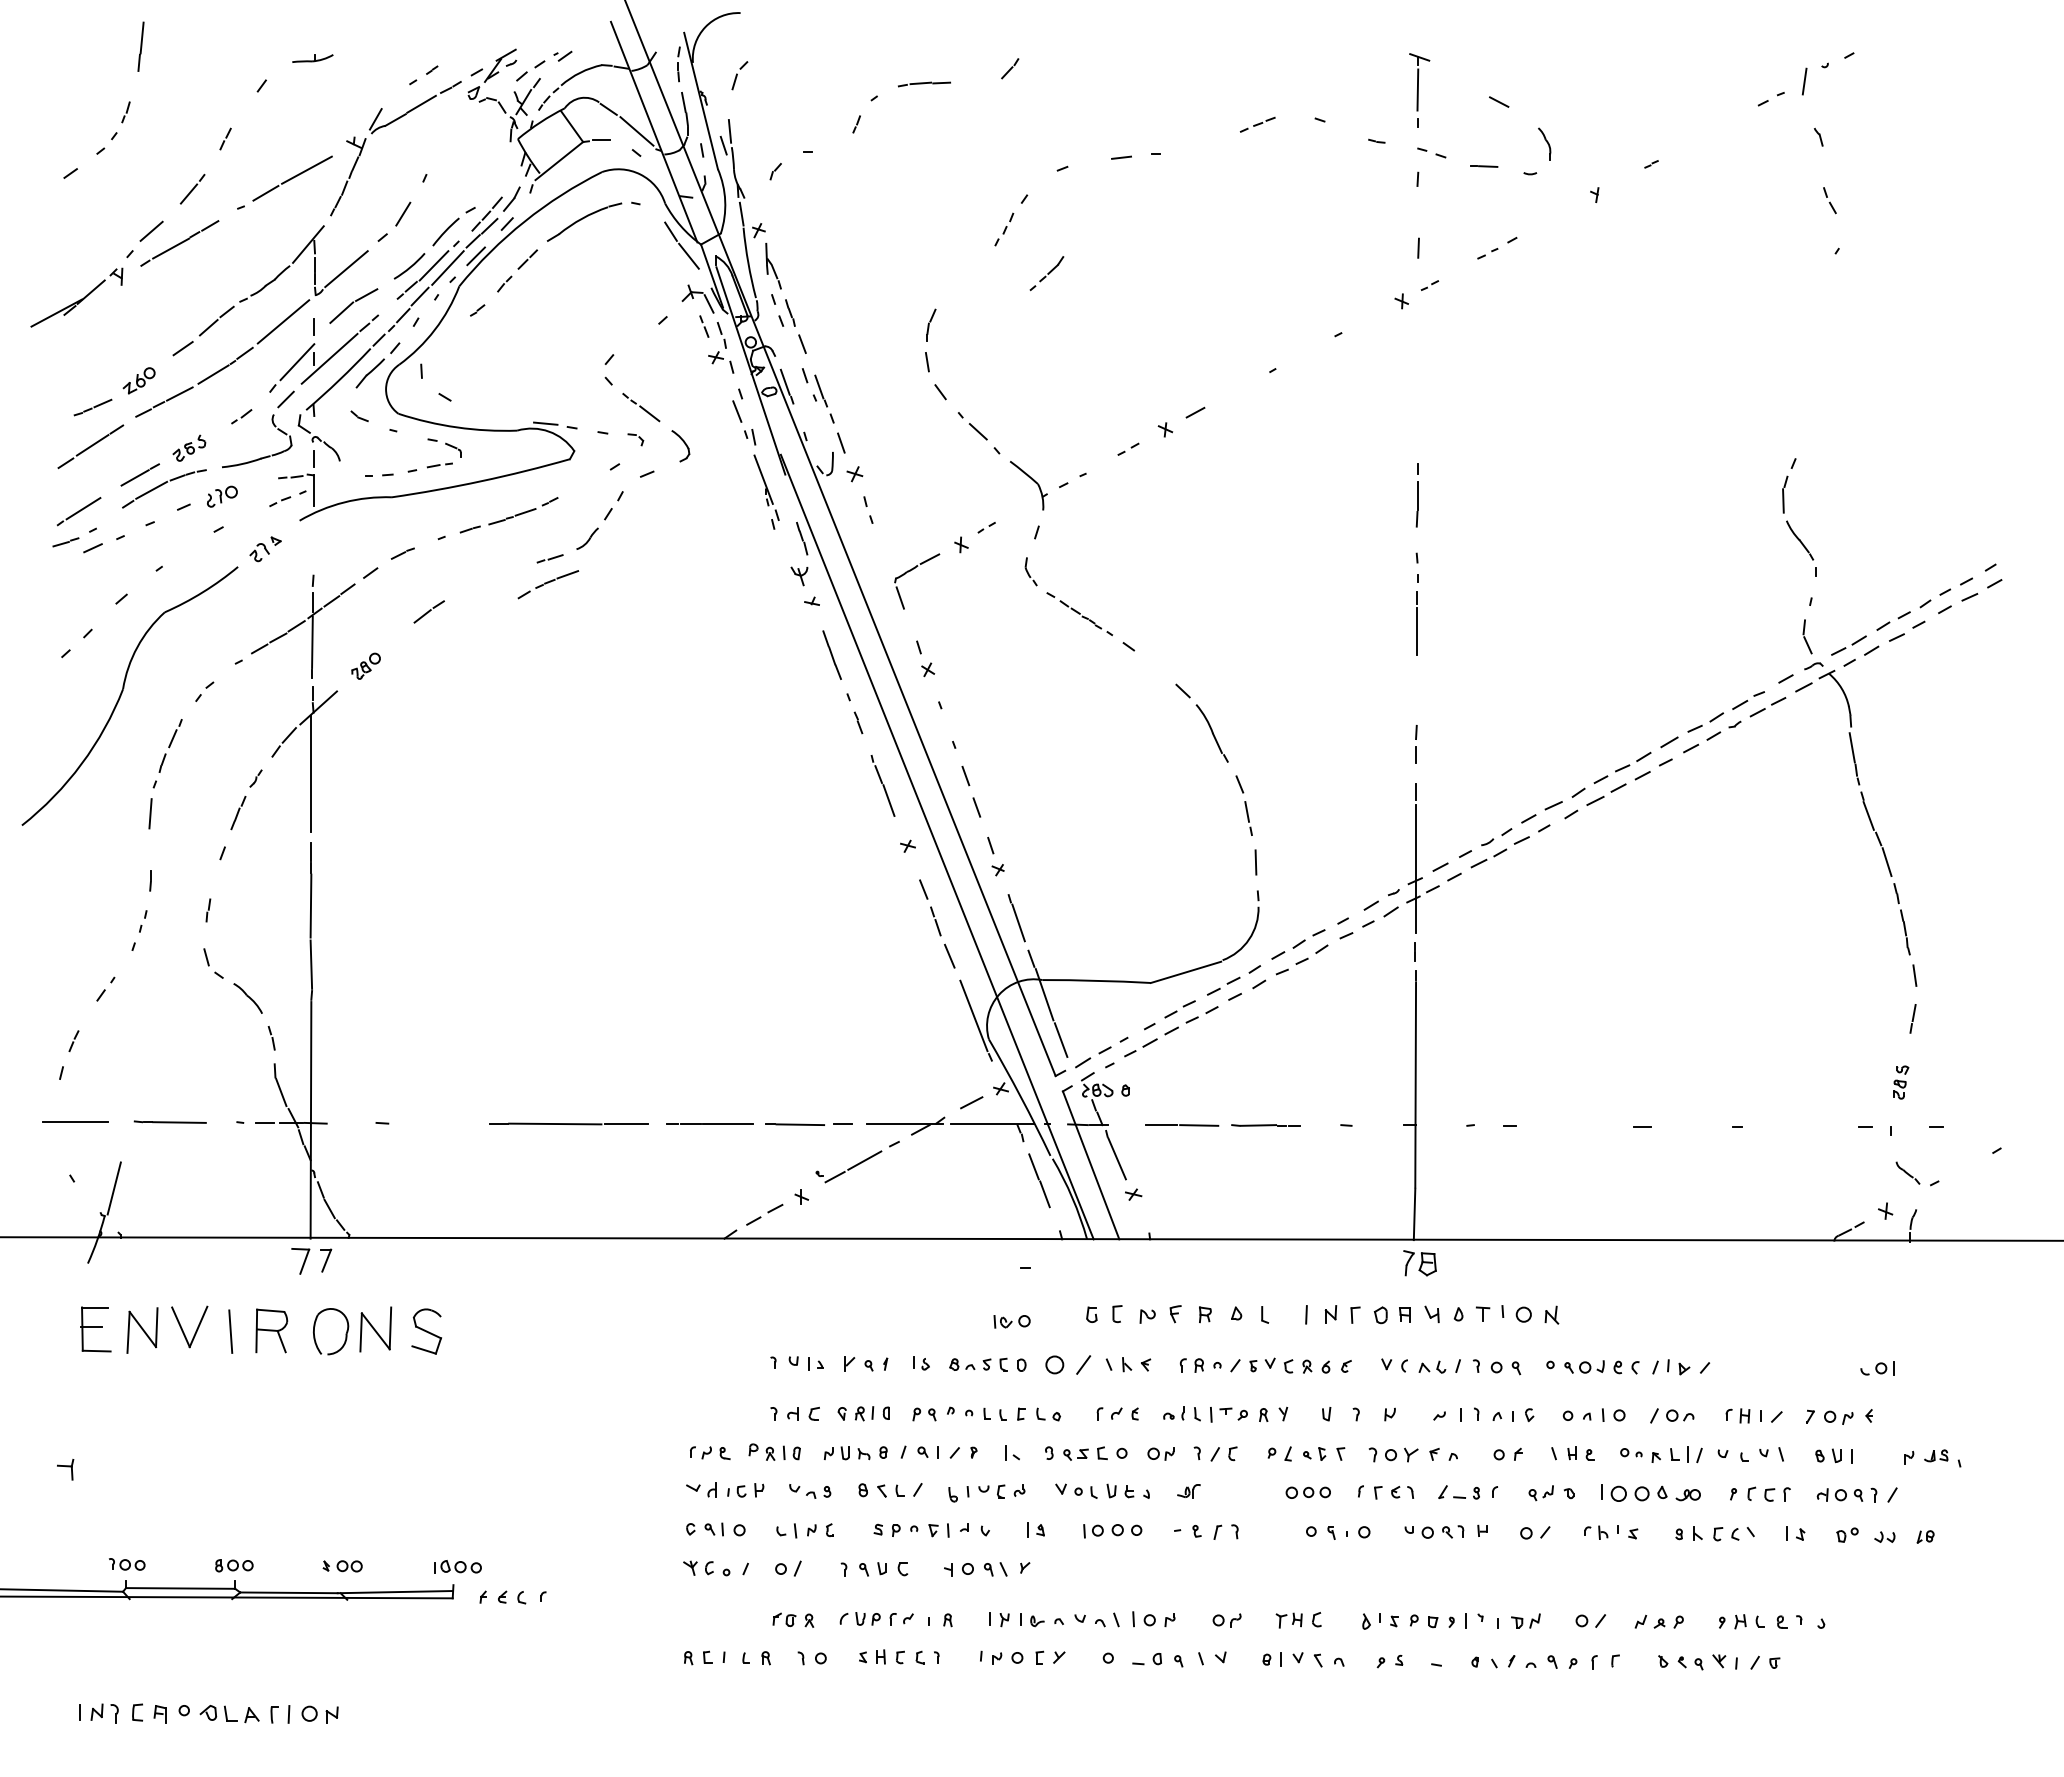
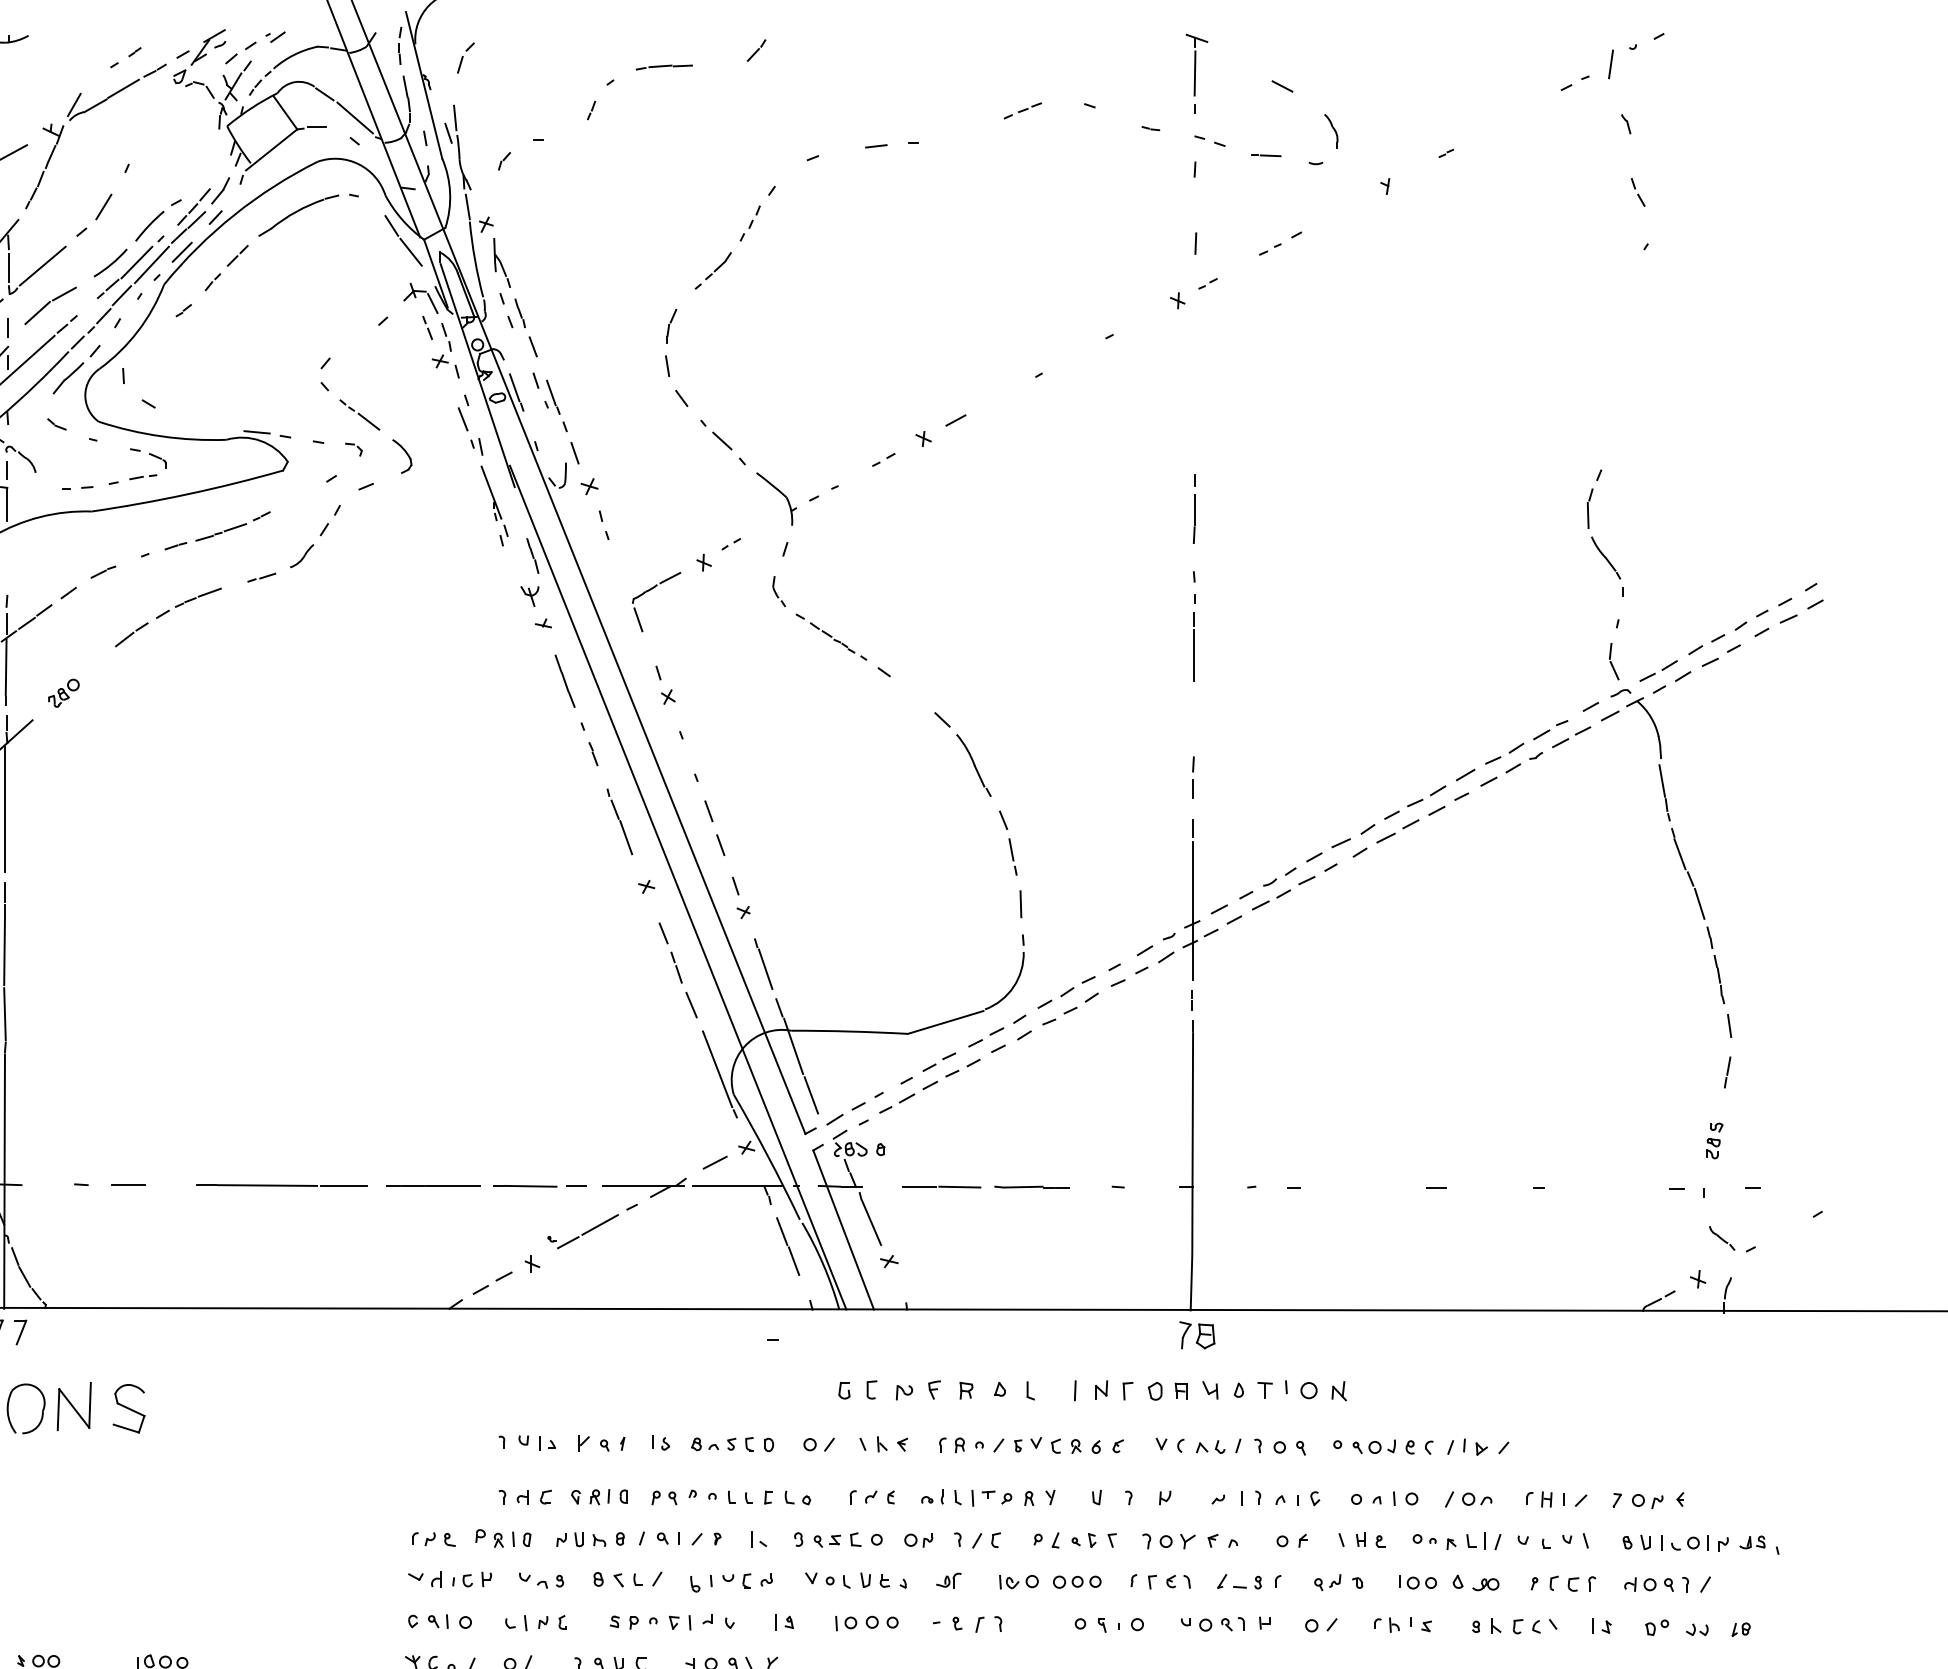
part: (1046, 273) -> (712, 270), moved
part: (548, 584) -> (189, 603), moved
line: (425, 1123) -> (127, 1184), added
part: (1011, 1321) -> (1018, 1581), moved
part: (1068, 1364) -> (819, 1444), size x0.62
part: (1877, 1368) -> (1689, 1543), moved
part: (1625, 1492) -> (1418, 1581), size x0.71

